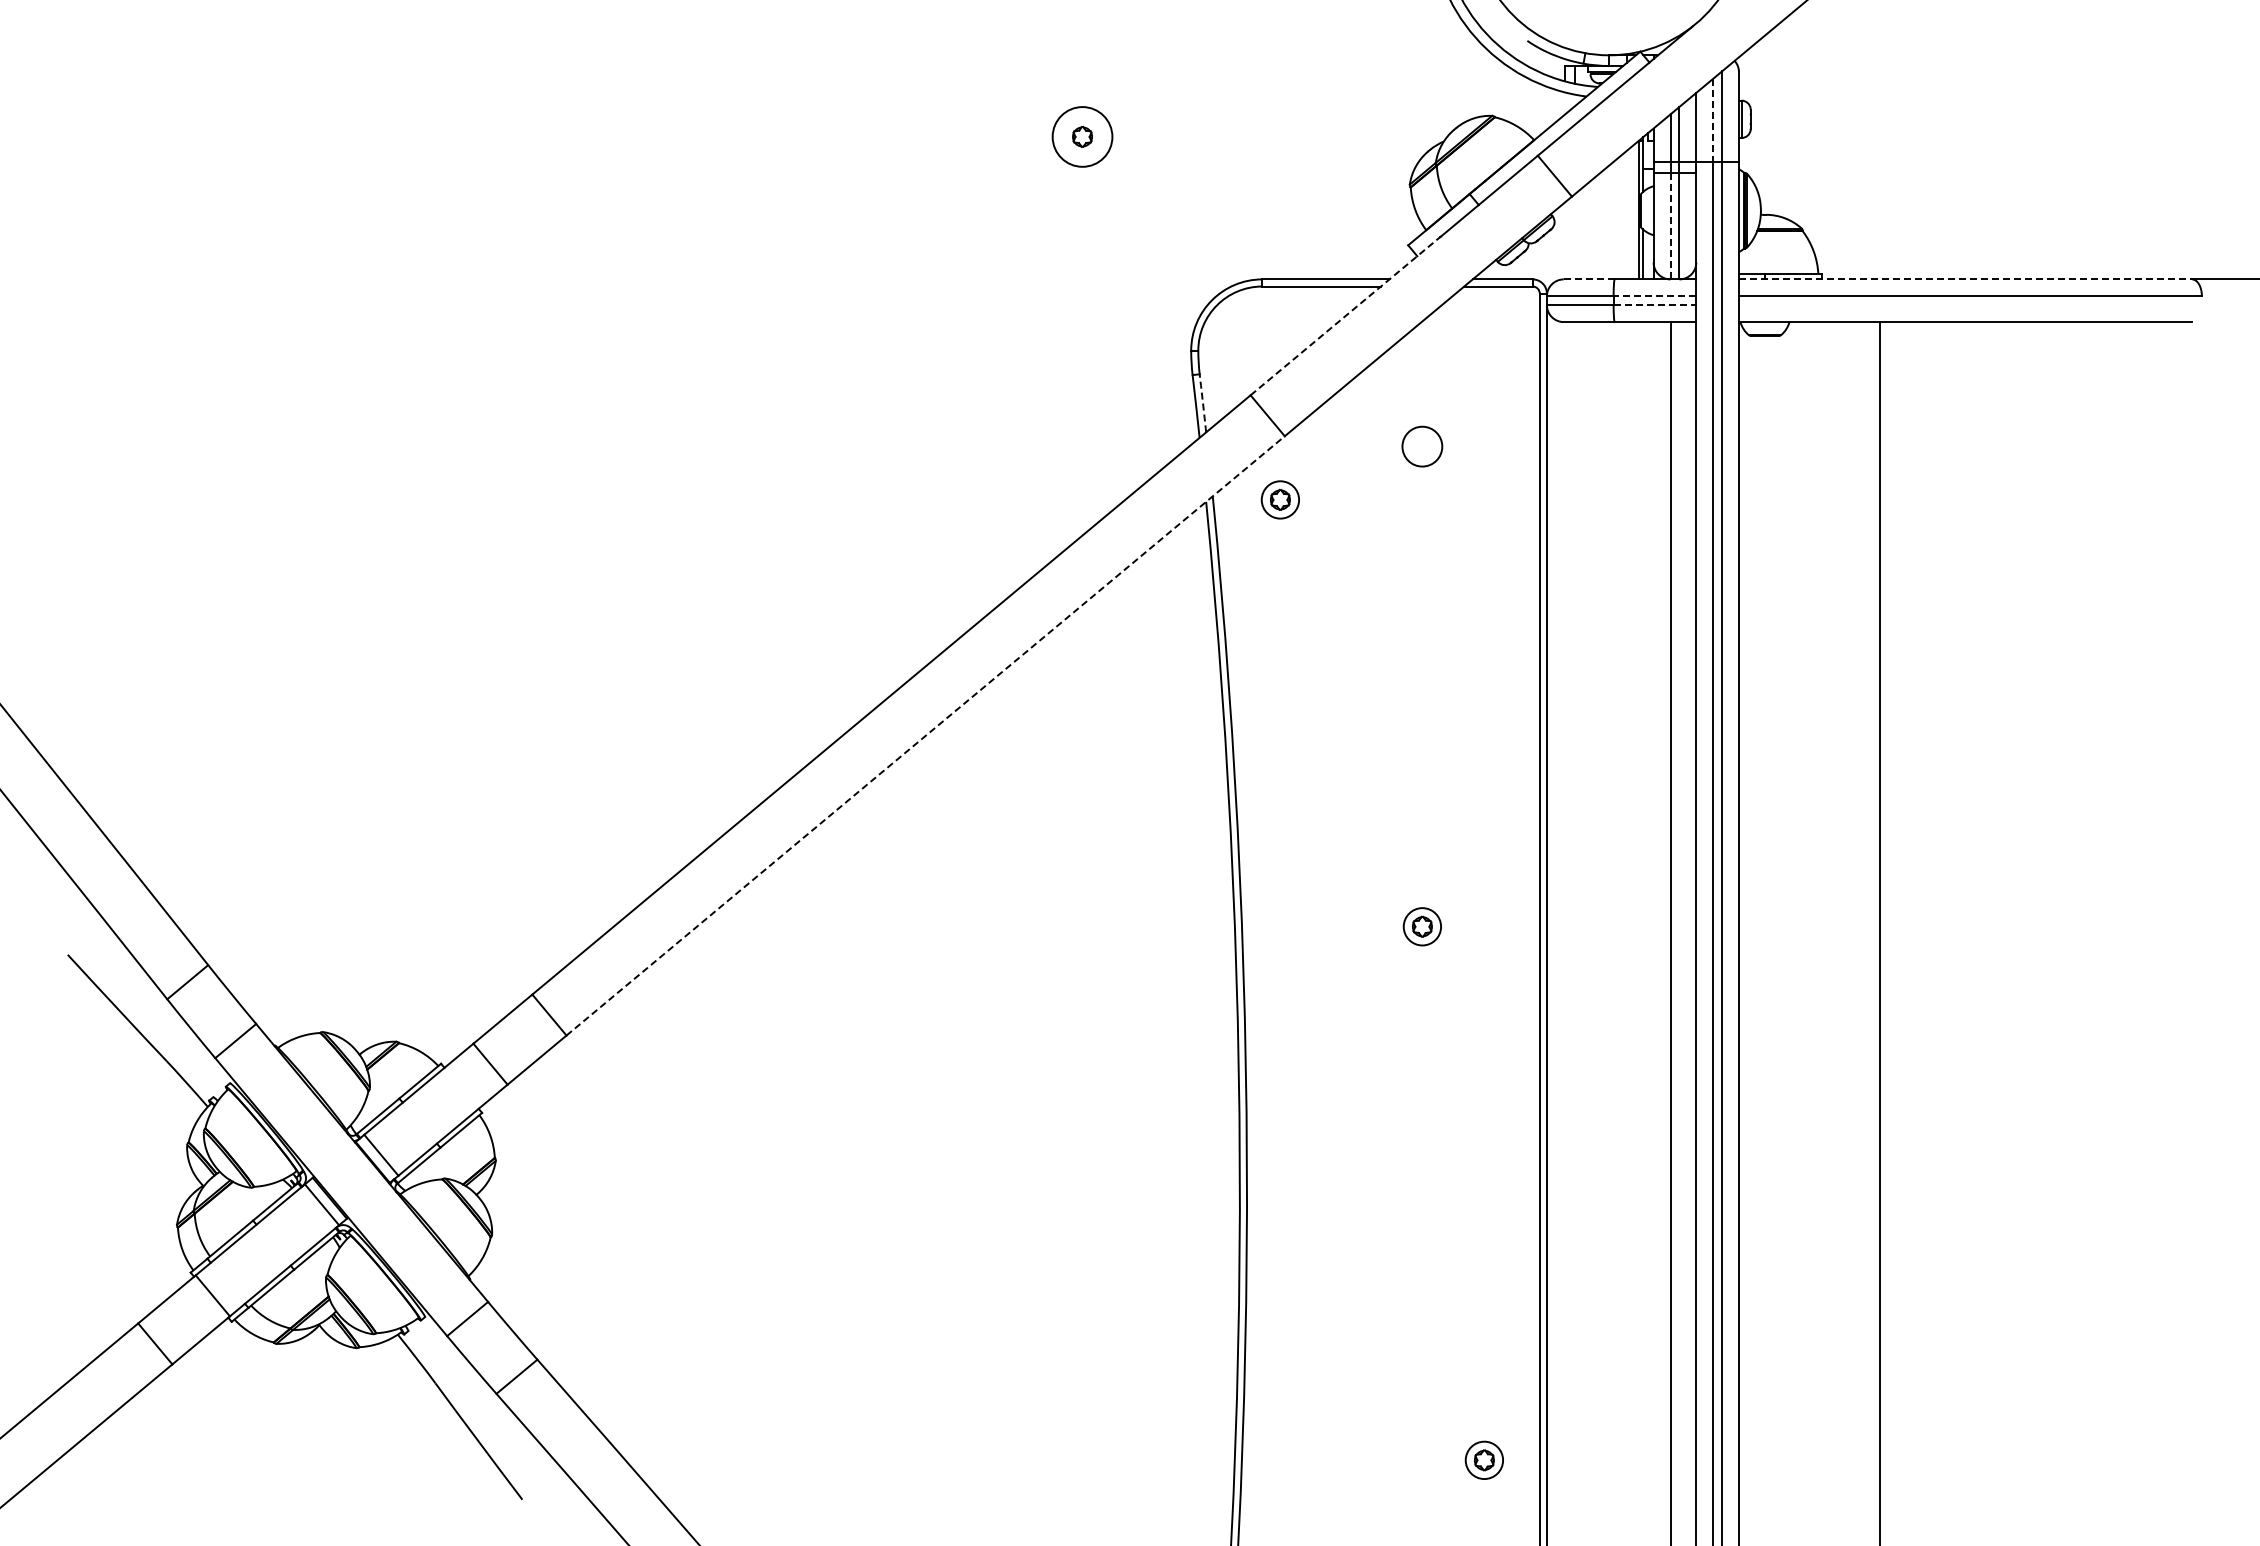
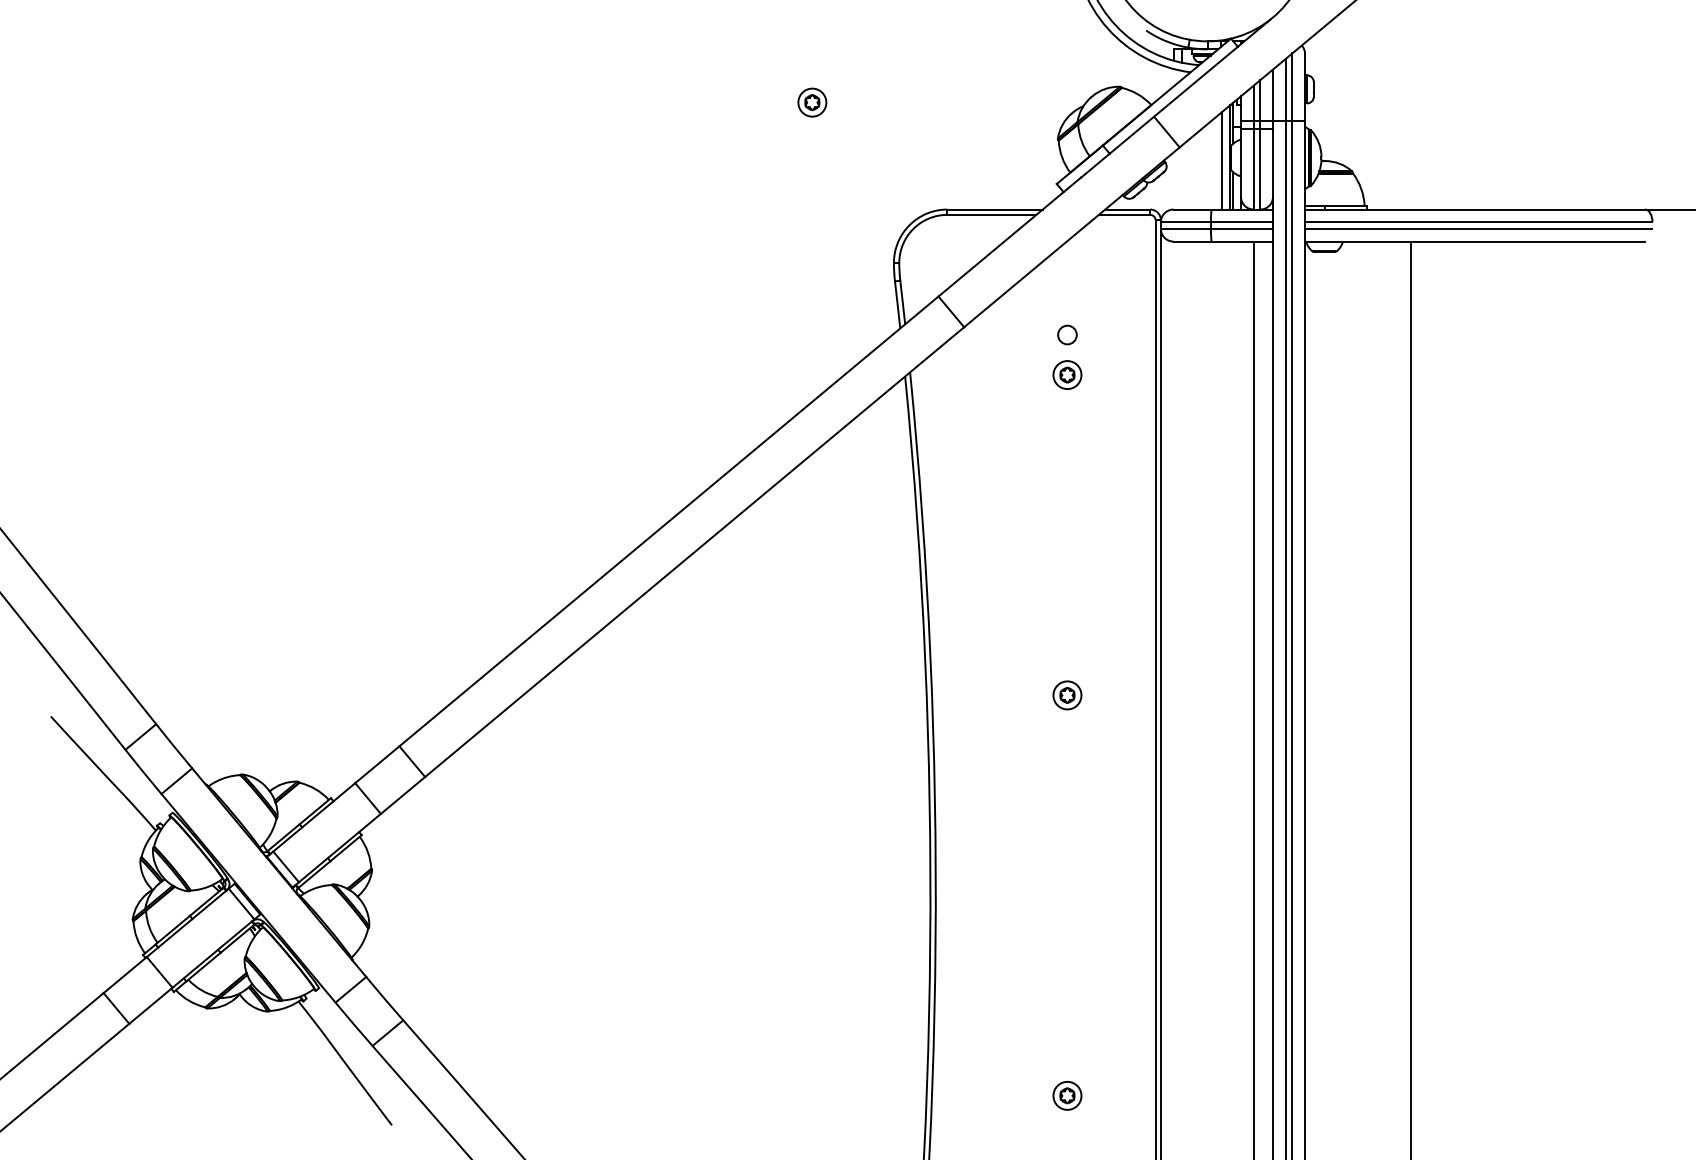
line: (1713, 120) -> (1285, 90), dashed -> solid
circle: (1082, 136) -> (812, 102), size x0.62
line: (1628, 214) -> (1222, 160), added
line: (1670, 226) -> (1253, 169), dashed -> solid
line: (1589, 279) -> (1192, 209), dashed -> solid
line: (1965, 279) -> (1475, 209), dashed -> solid
line: (1654, 296) -> (1241, 222), dashed -> solid
line: (1655, 305) -> (1242, 229), dashed -> solid
line: (1970, 305) -> (1478, 229), added
line: (1345, 316) -> (1009, 237), dashed -> solid
arc: (1203, 403) -> (903, 302), dashed -> solid
circle: (1422, 446) -> (1067, 334), size x0.62
part: (1279, 499) -> (1066, 374), moved
line: (925, 735) -> (694, 551), dashed -> solid
part: (1483, 1459) -> (1066, 1095), moved

